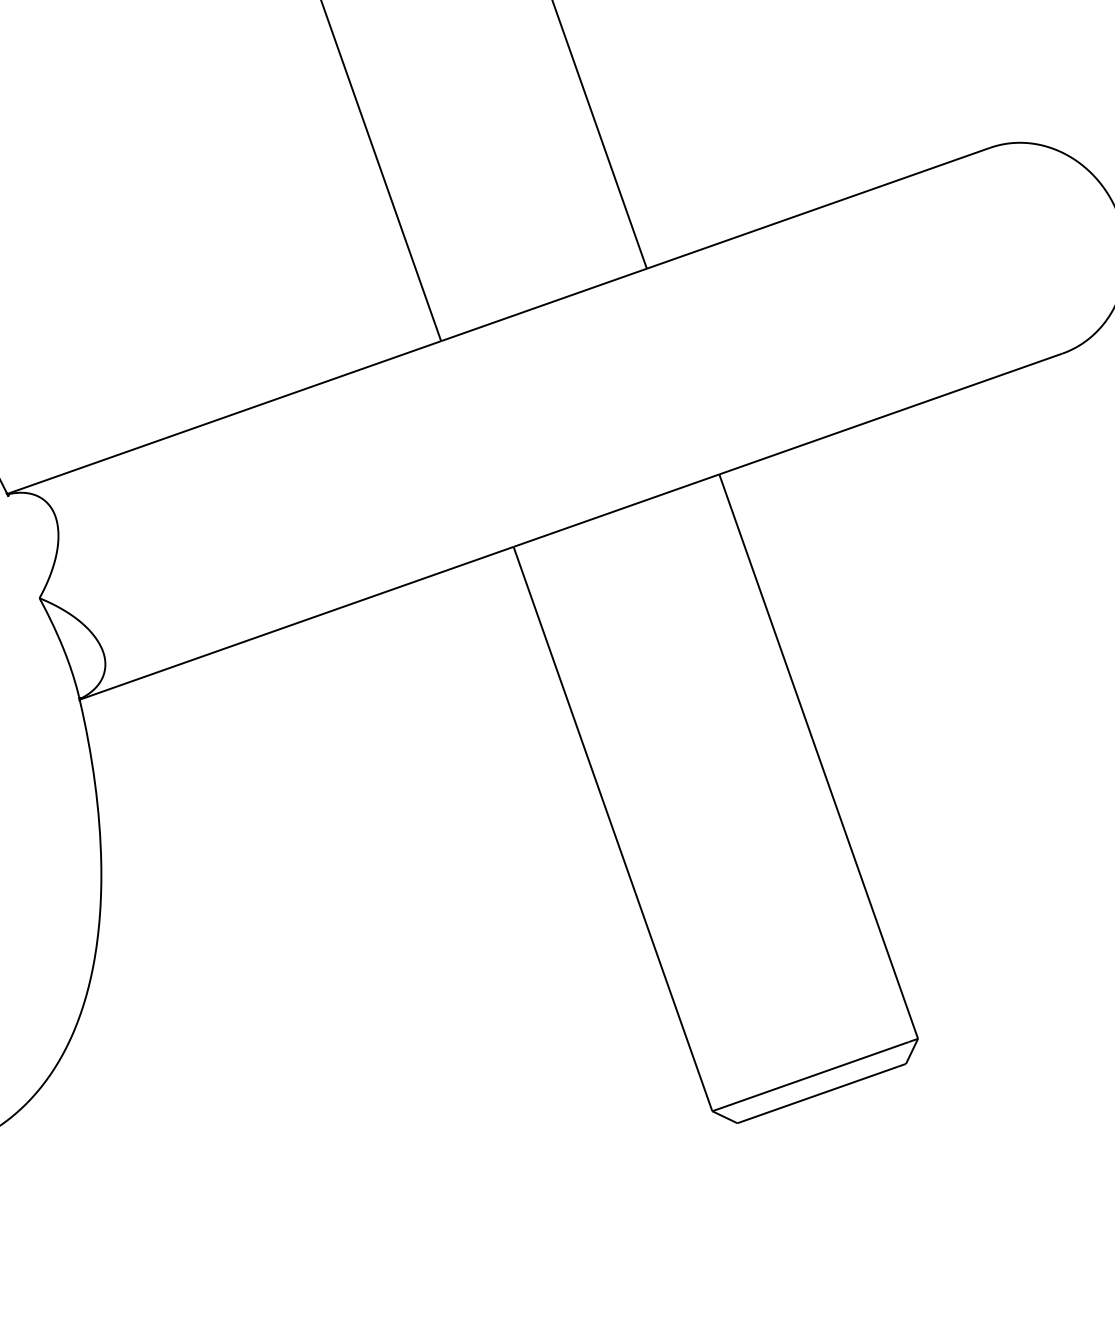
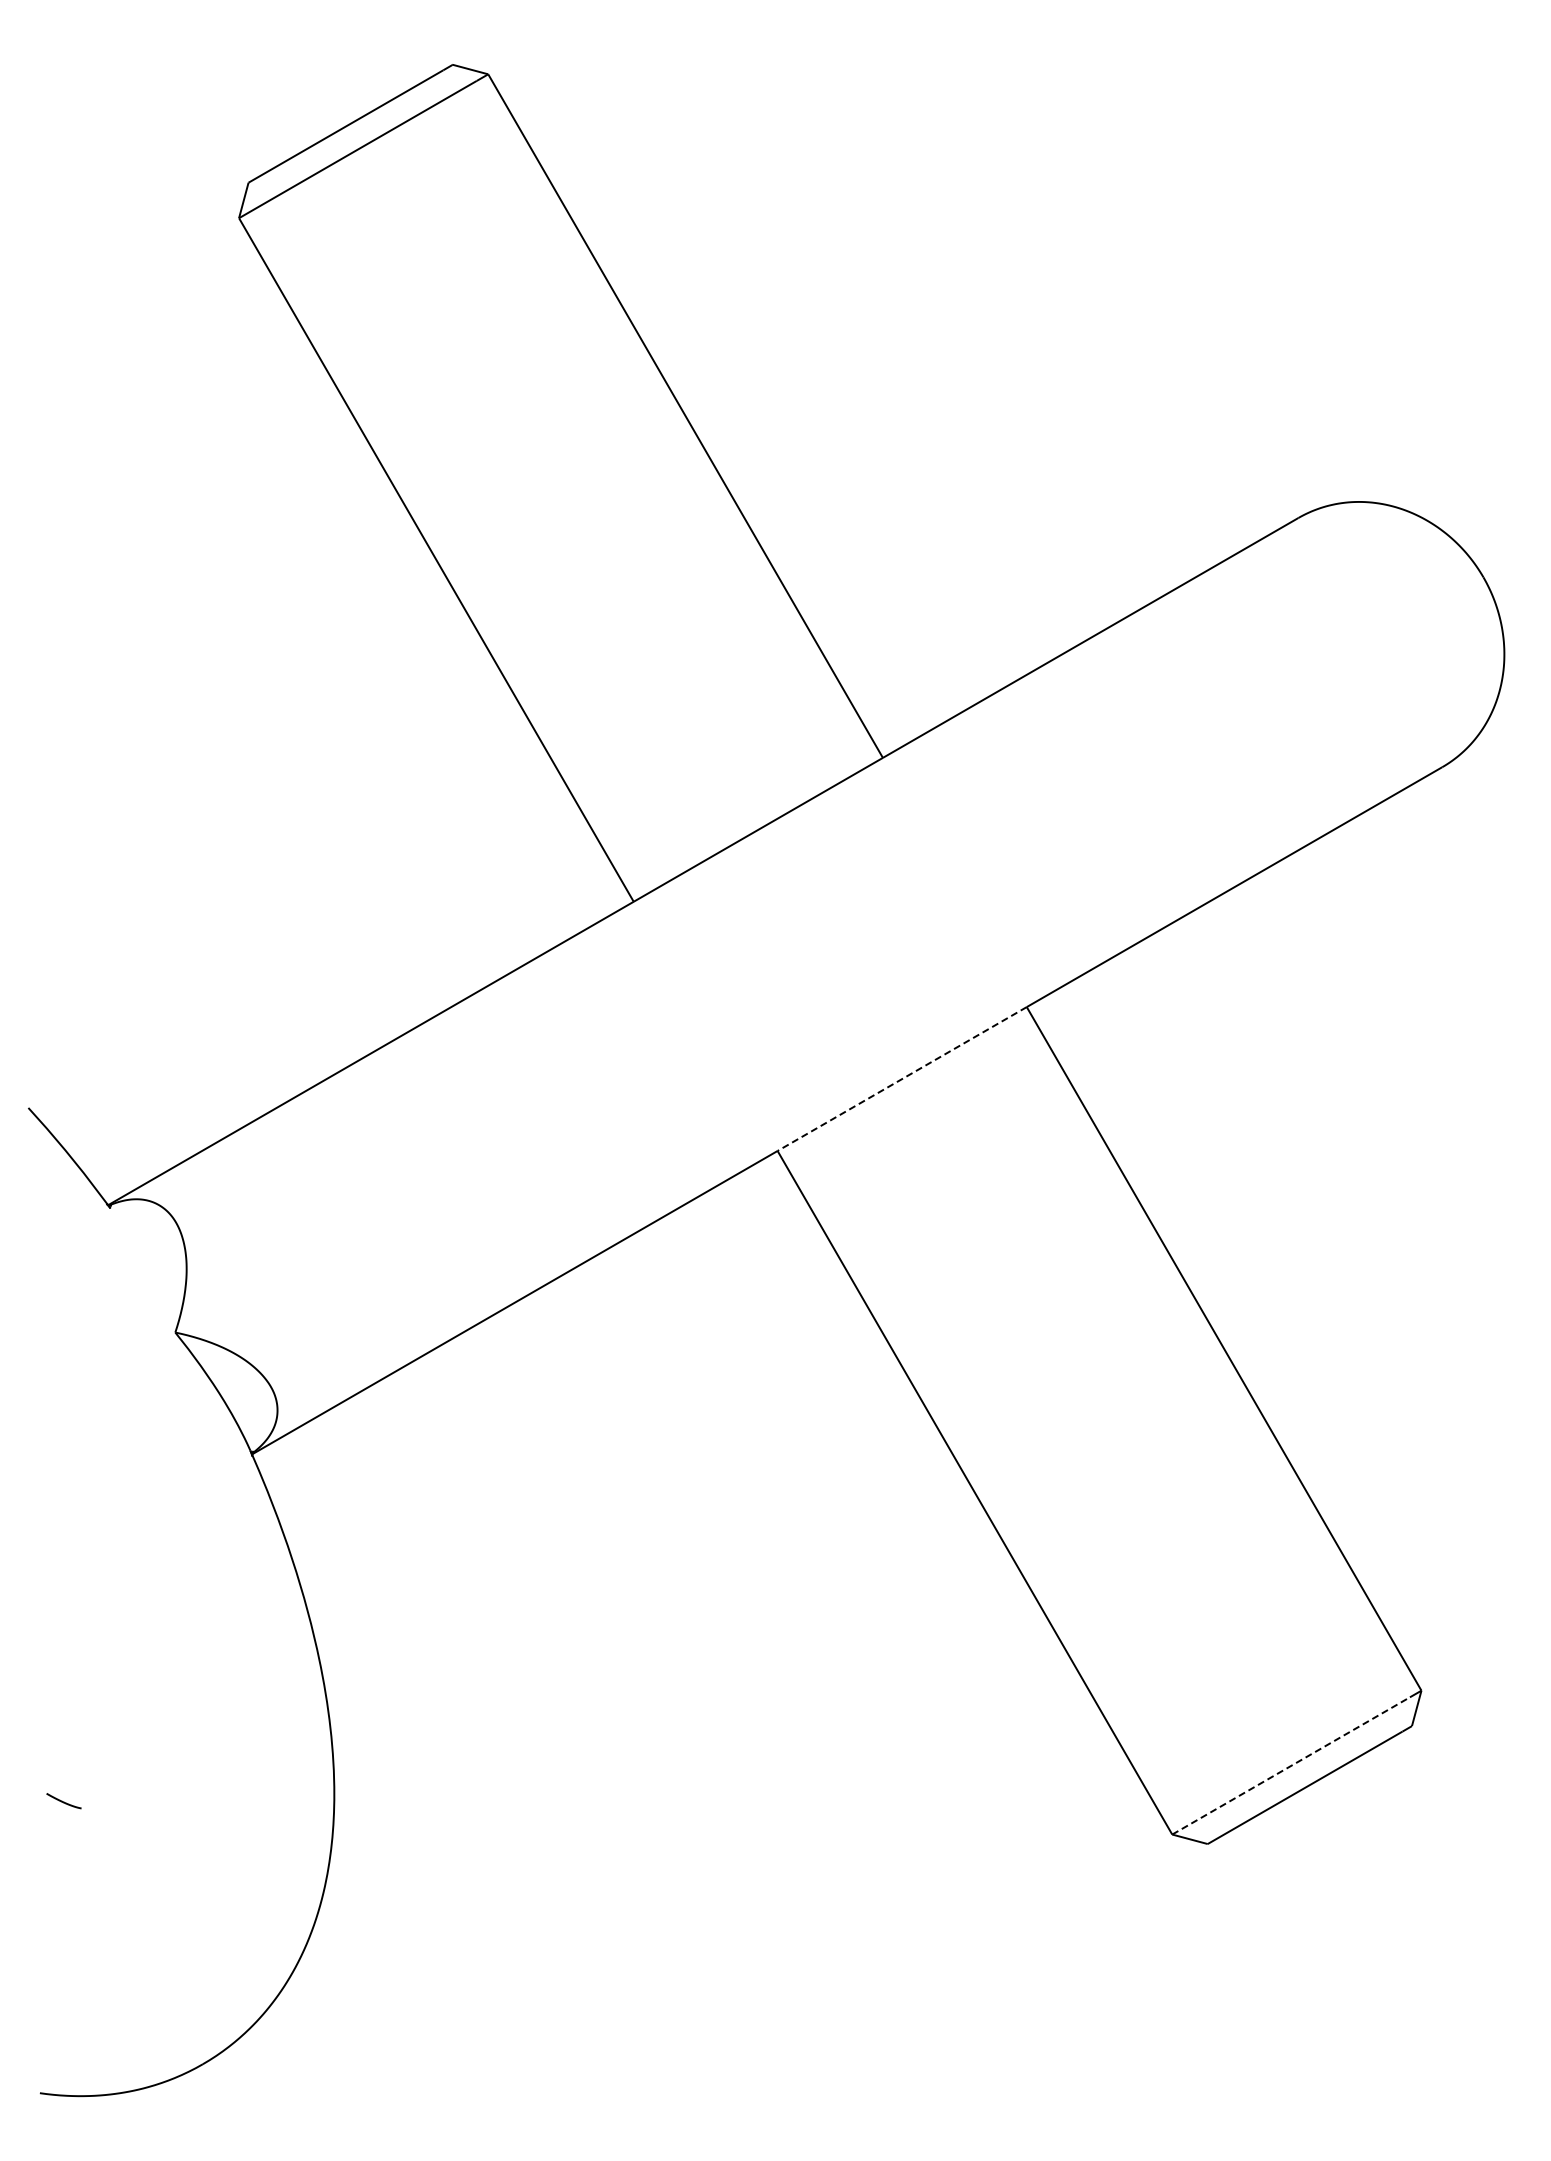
line: (616, 511) -> (902, 1079), solid -> dashed
line: (809, 1077) -> (1290, 1766), solid -> dashed

